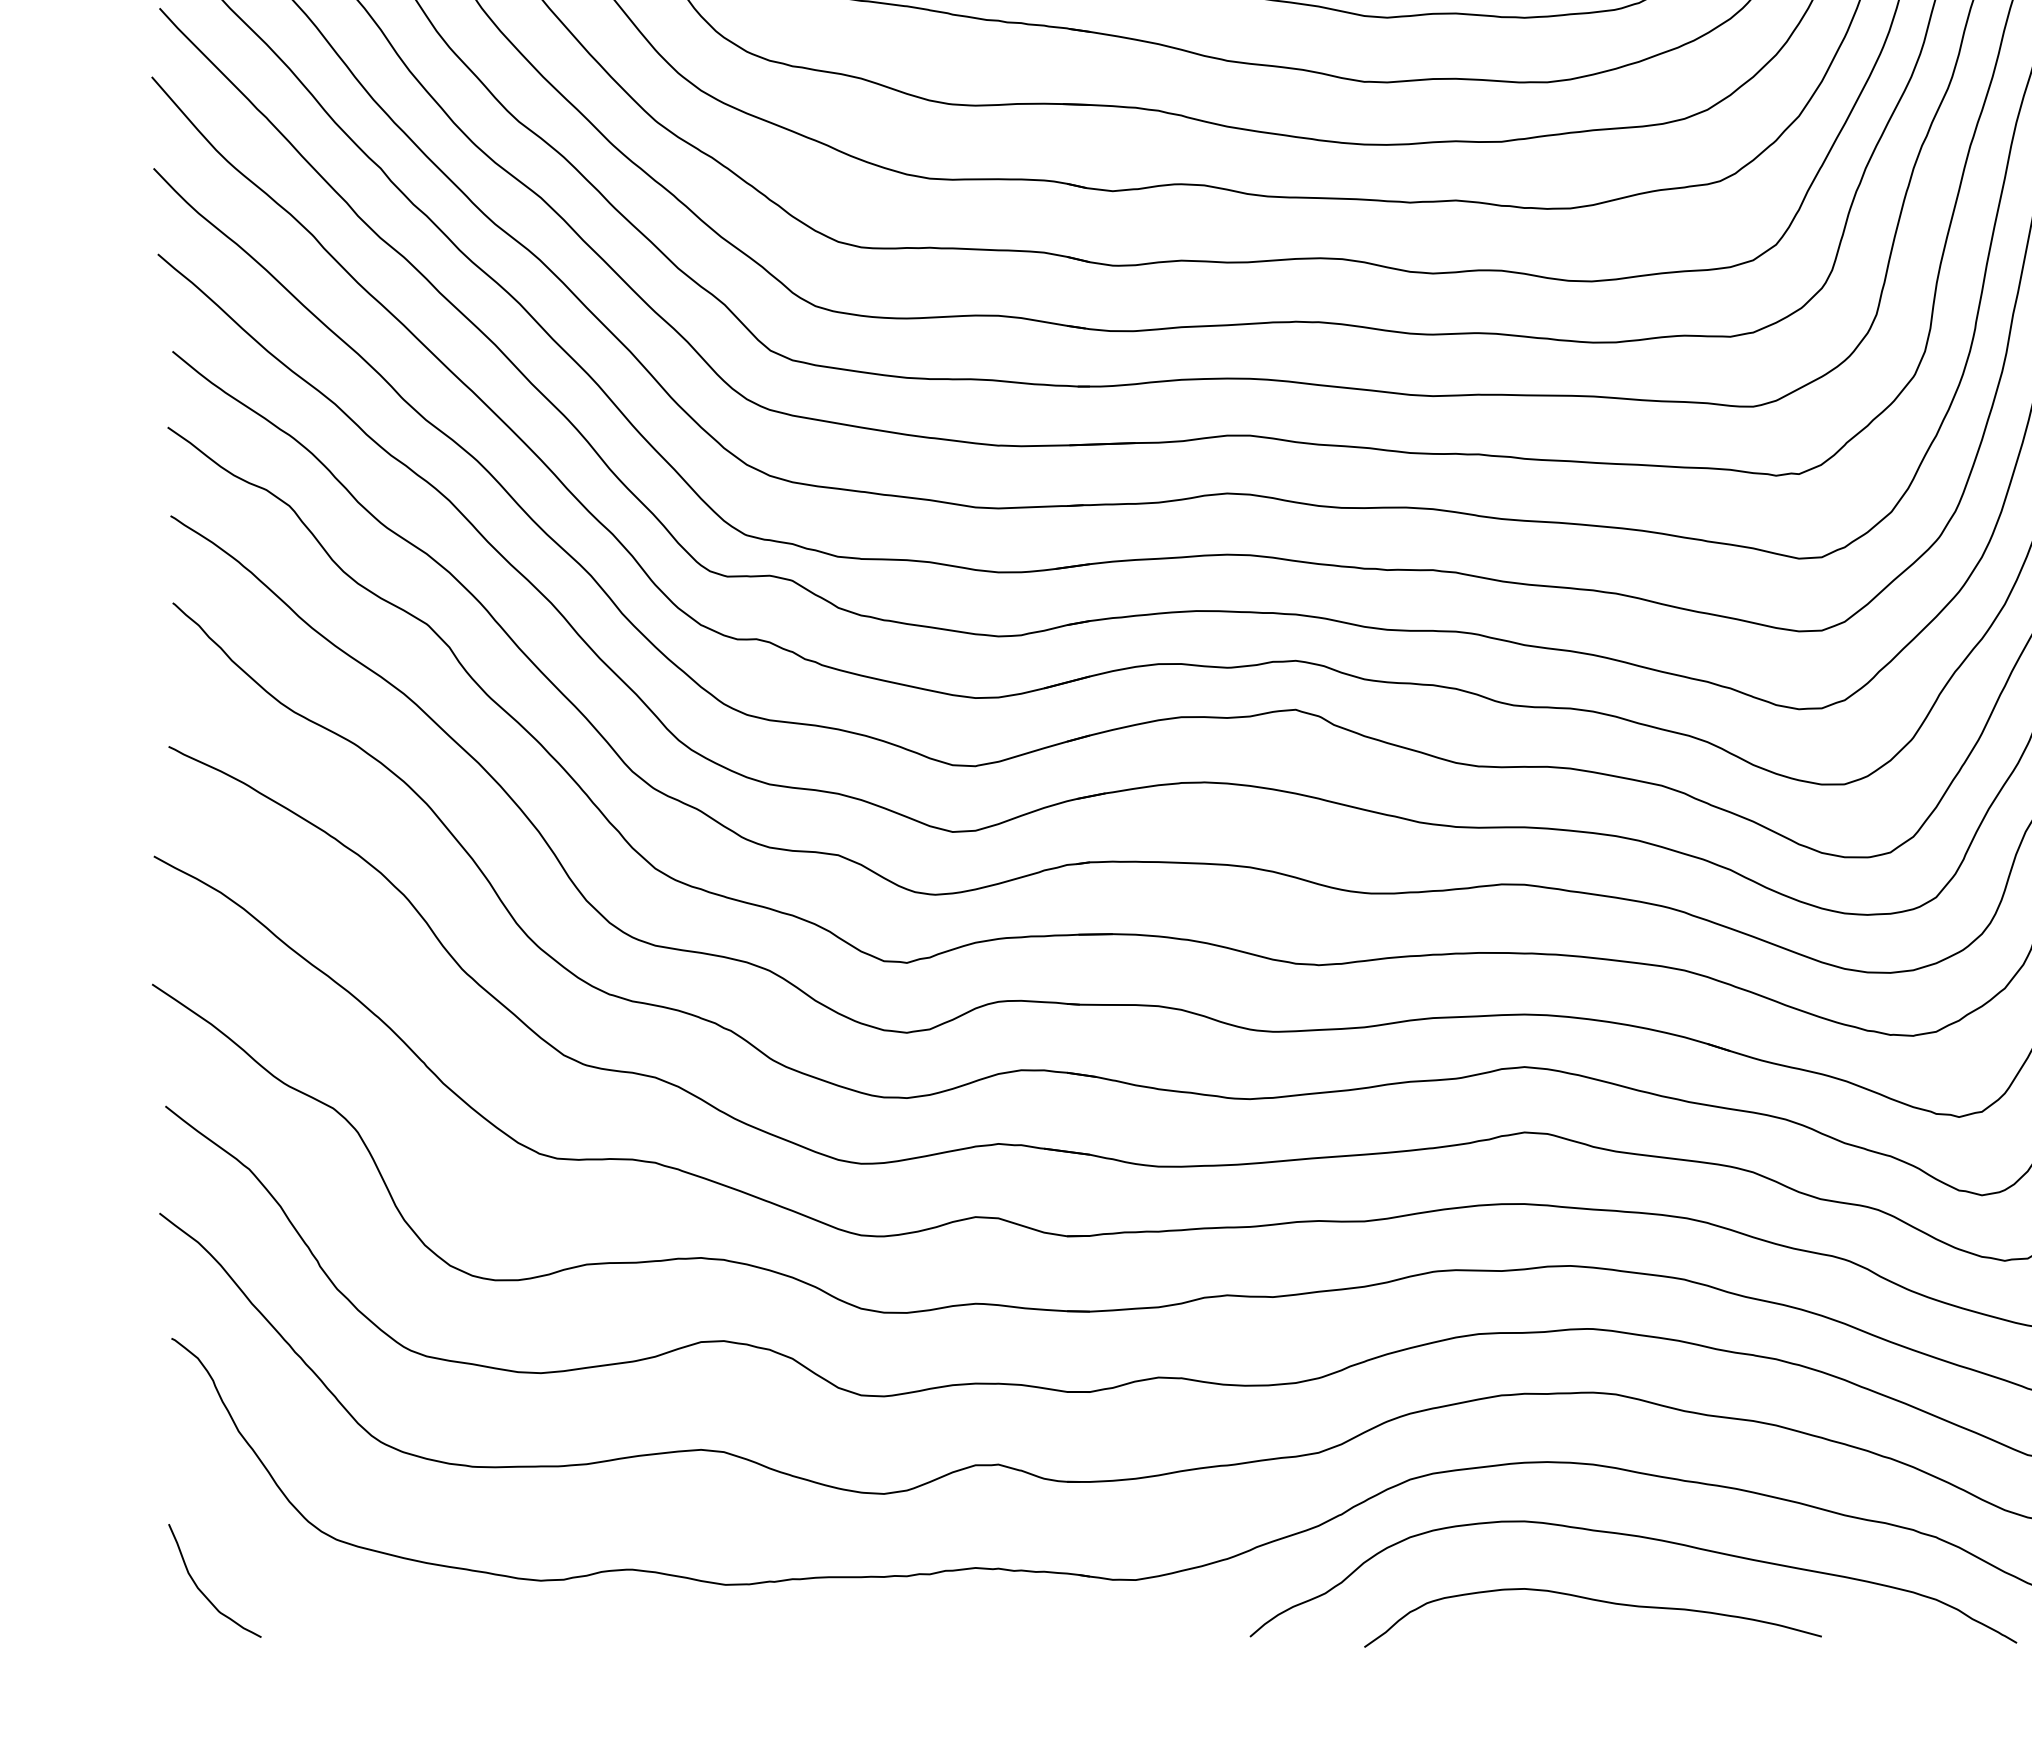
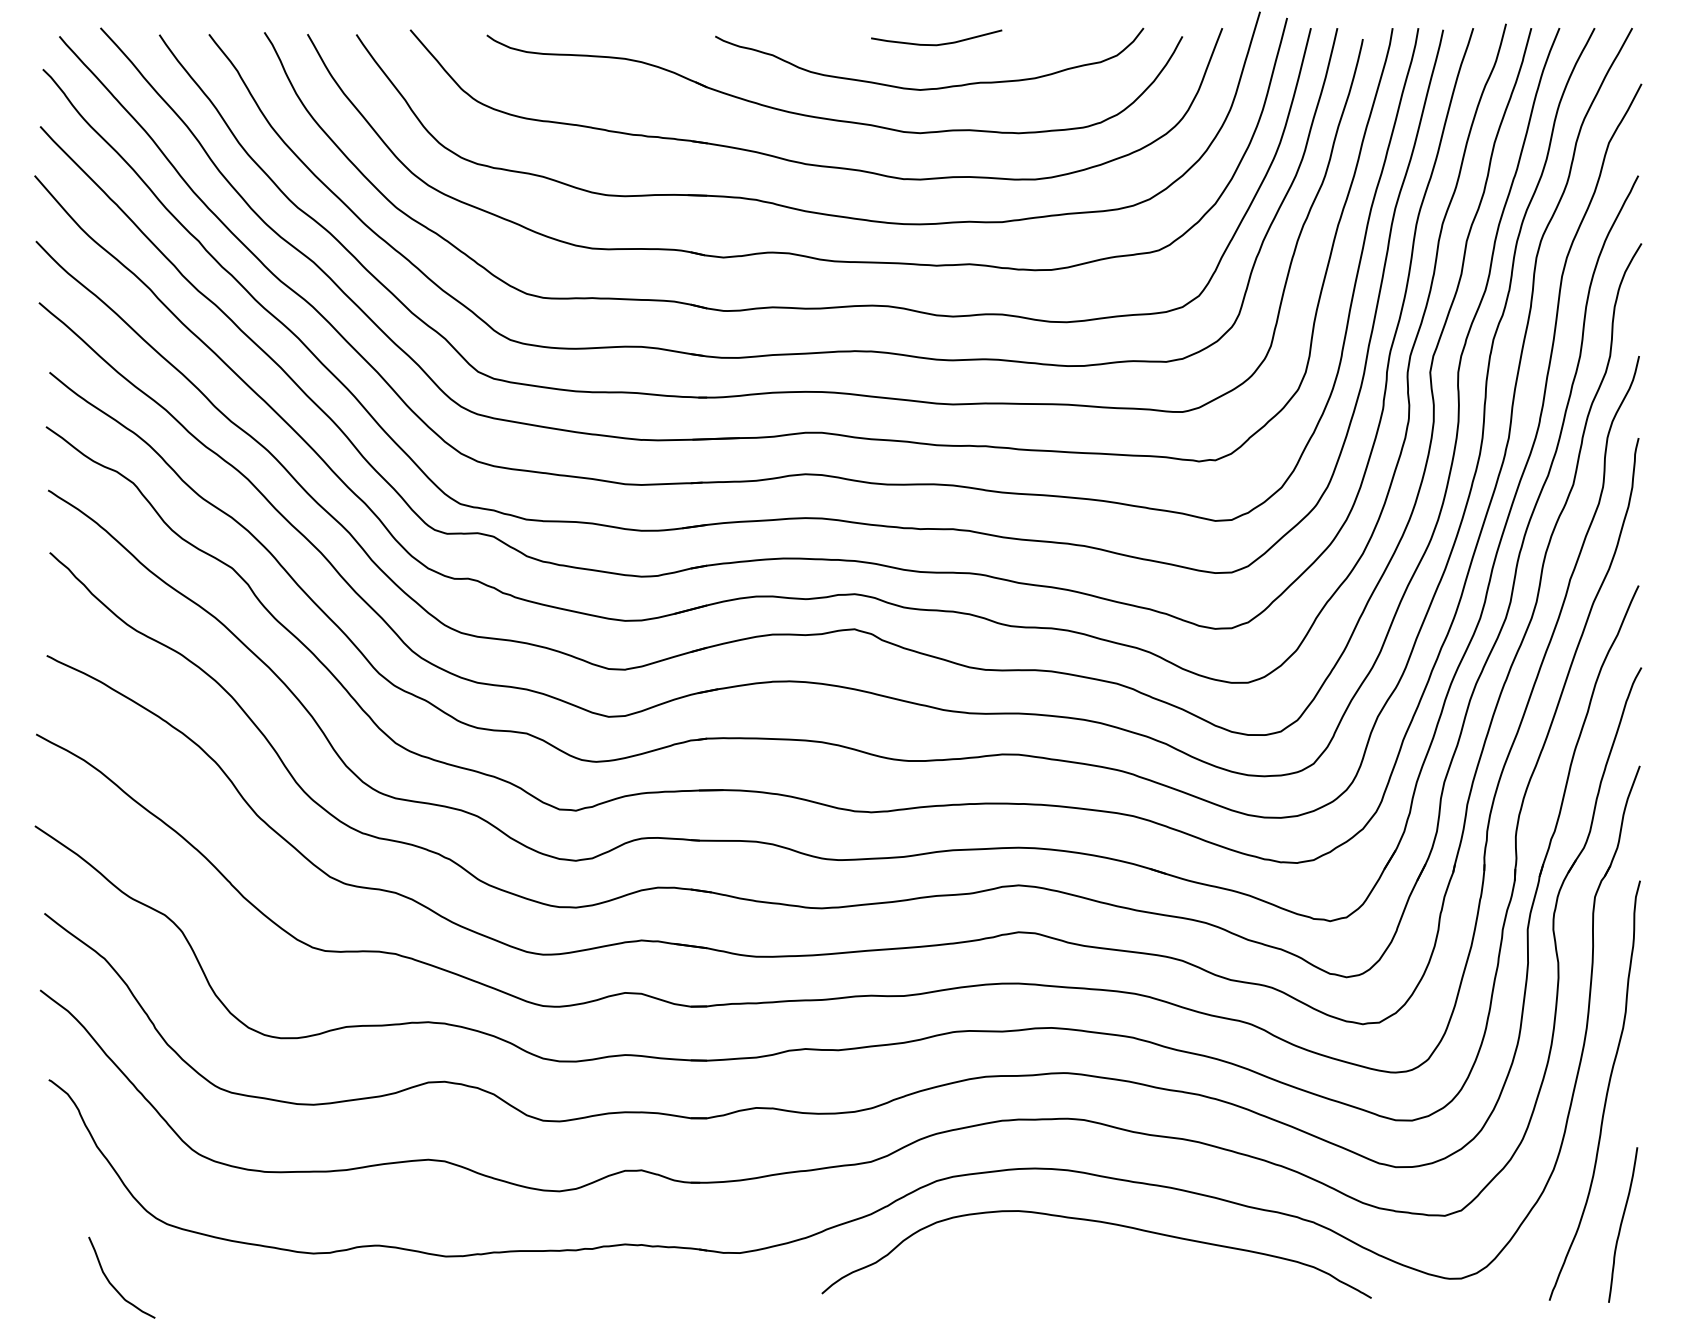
curve: (203, 1591) -> (113, 1285), moved
curve: (1594, 1601) -> (1068, 1268), removed

